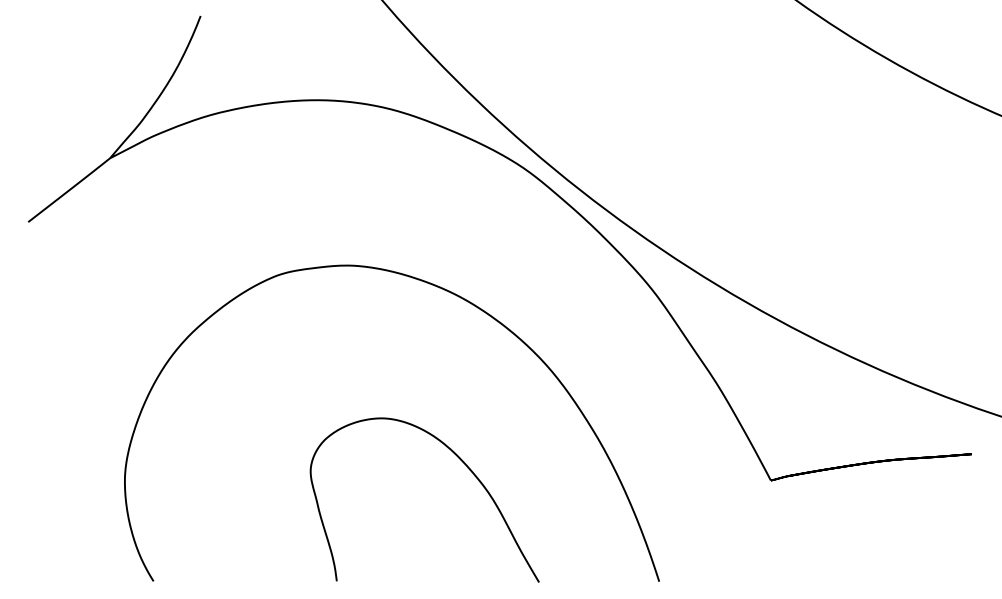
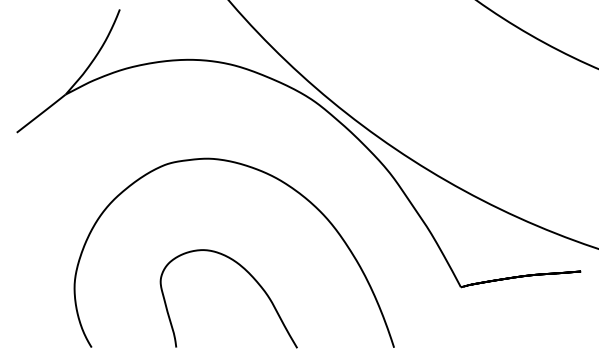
curve: (460, 462) -> (250, 276), moved

